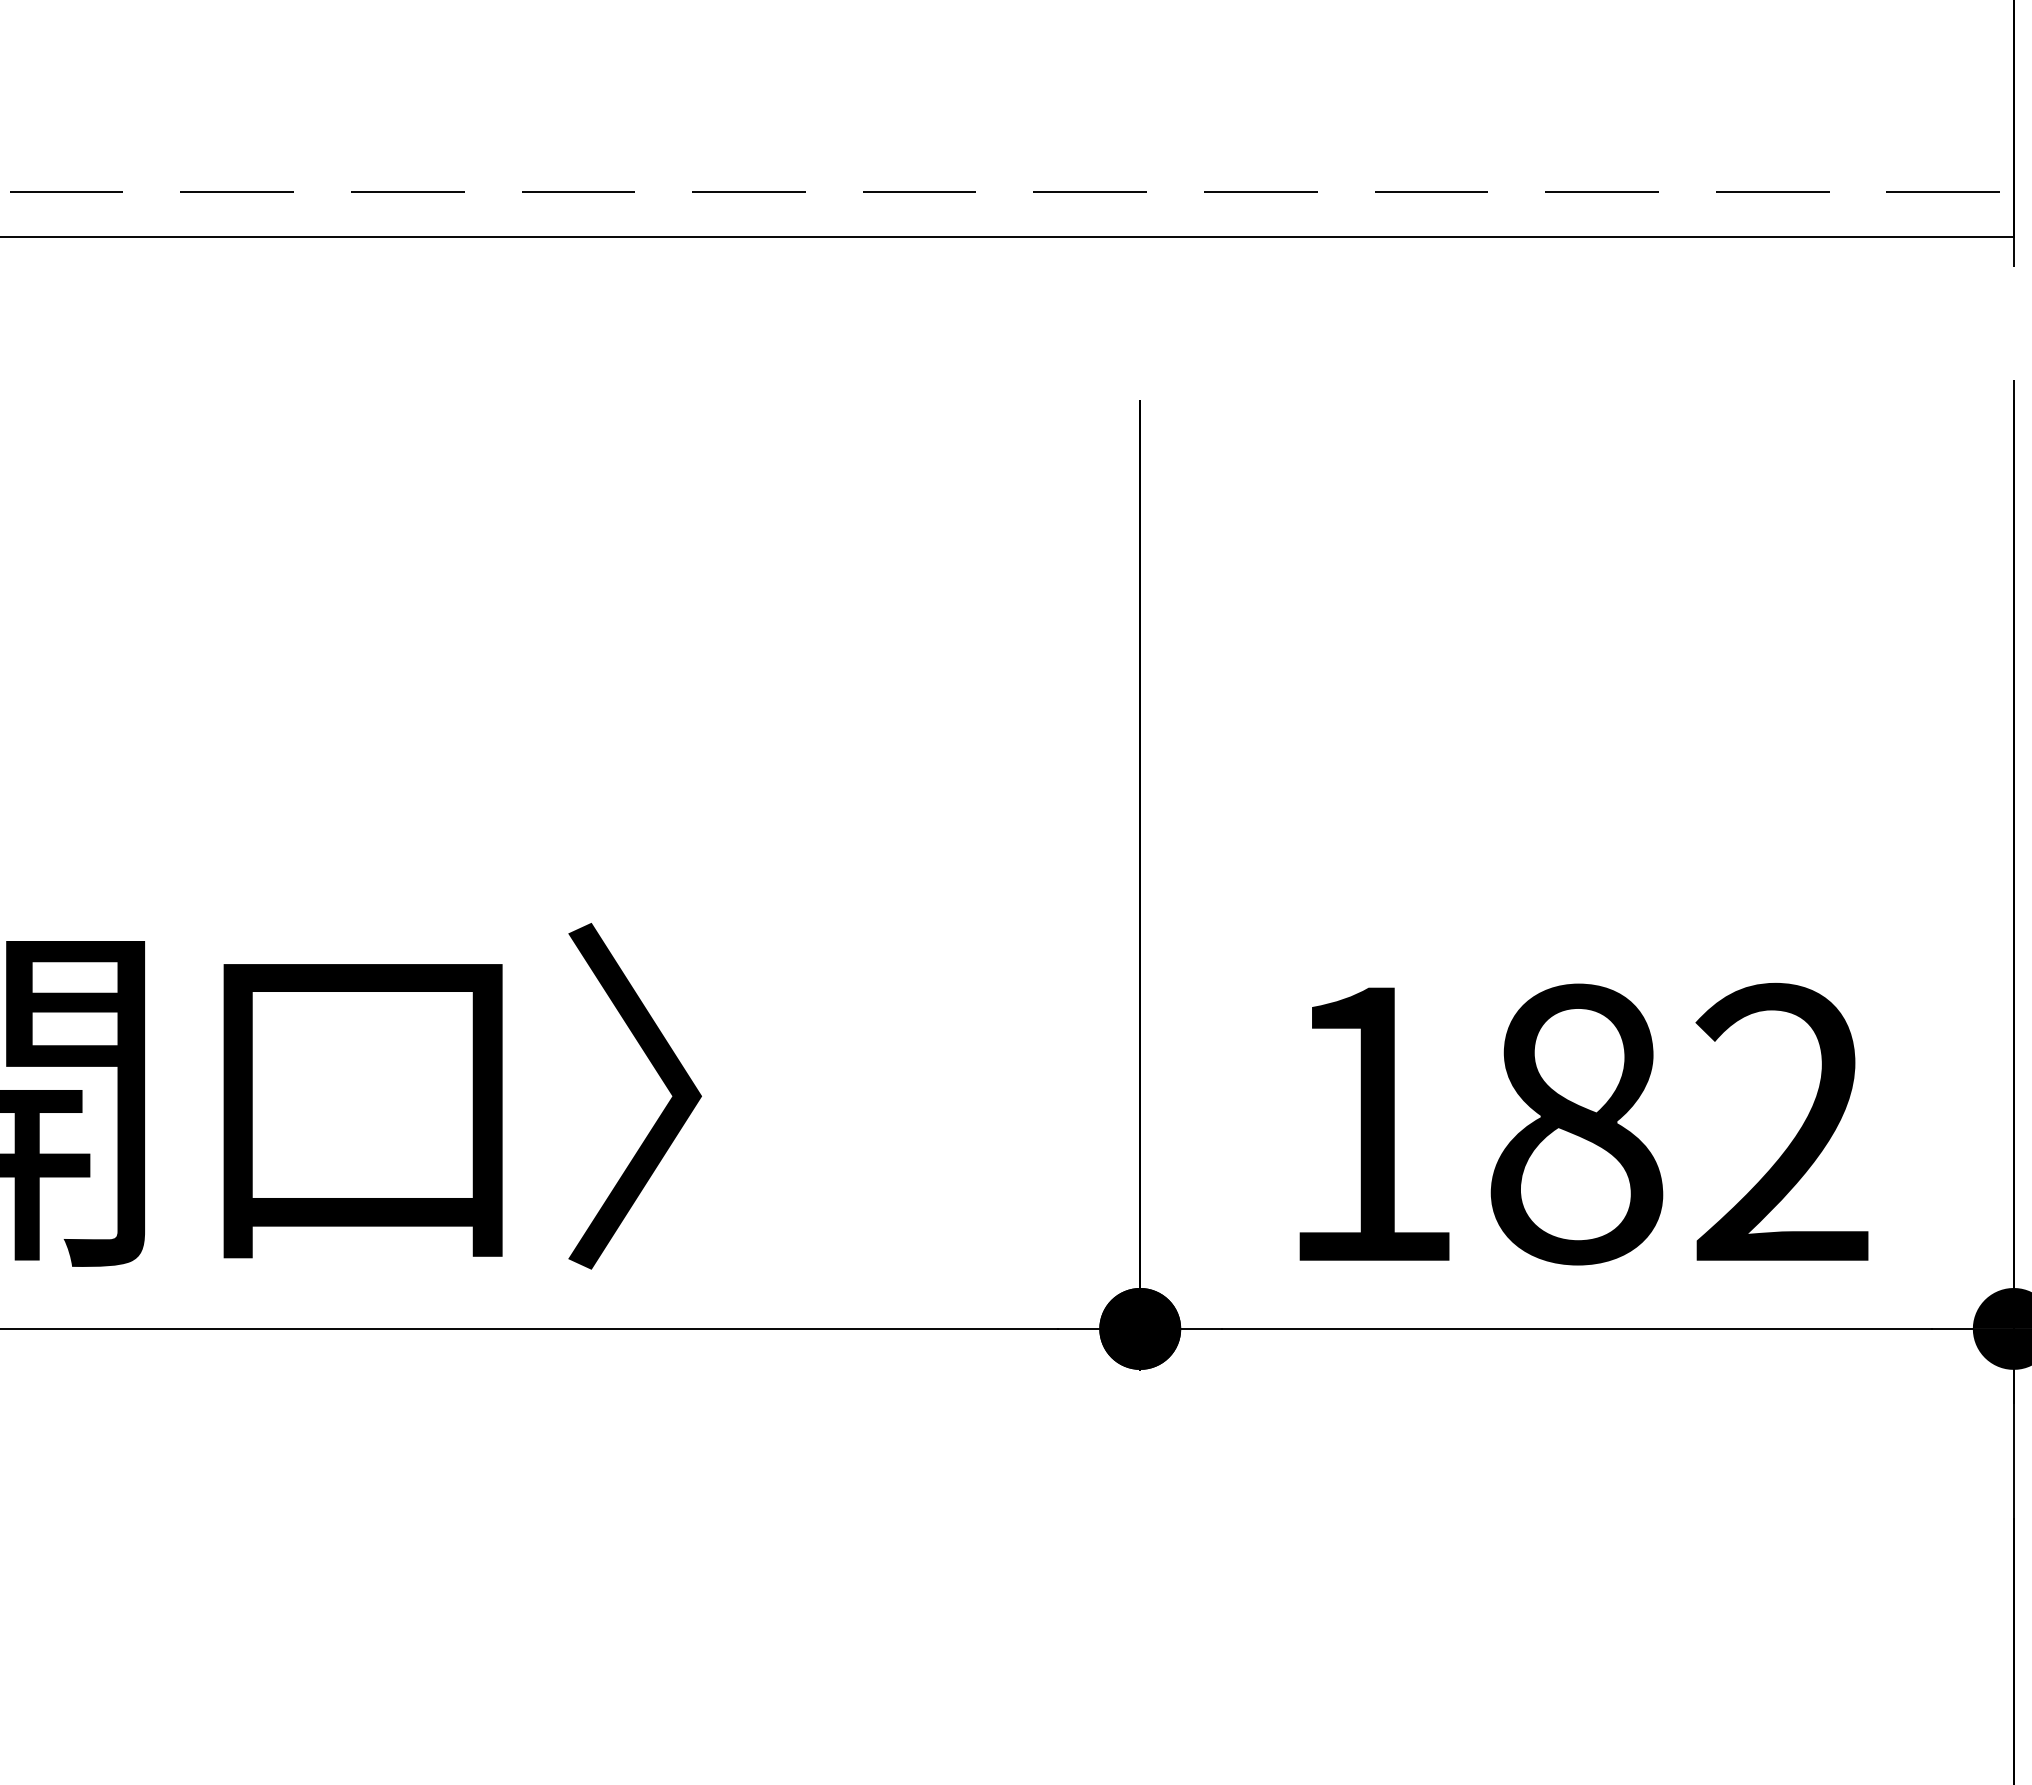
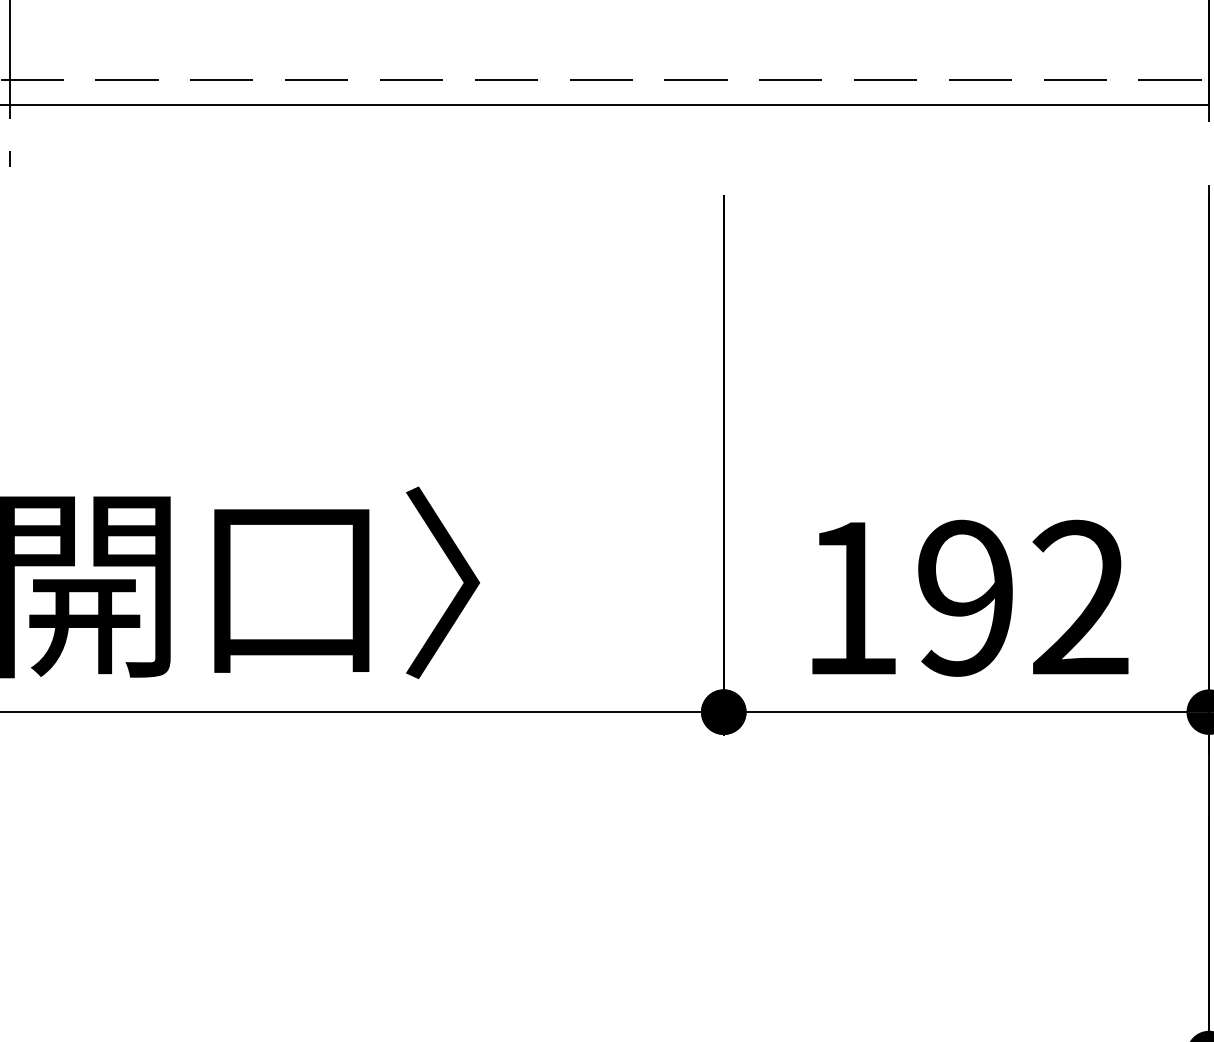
text: (1576, 1122) -> (966, 597), 182 -> 192

